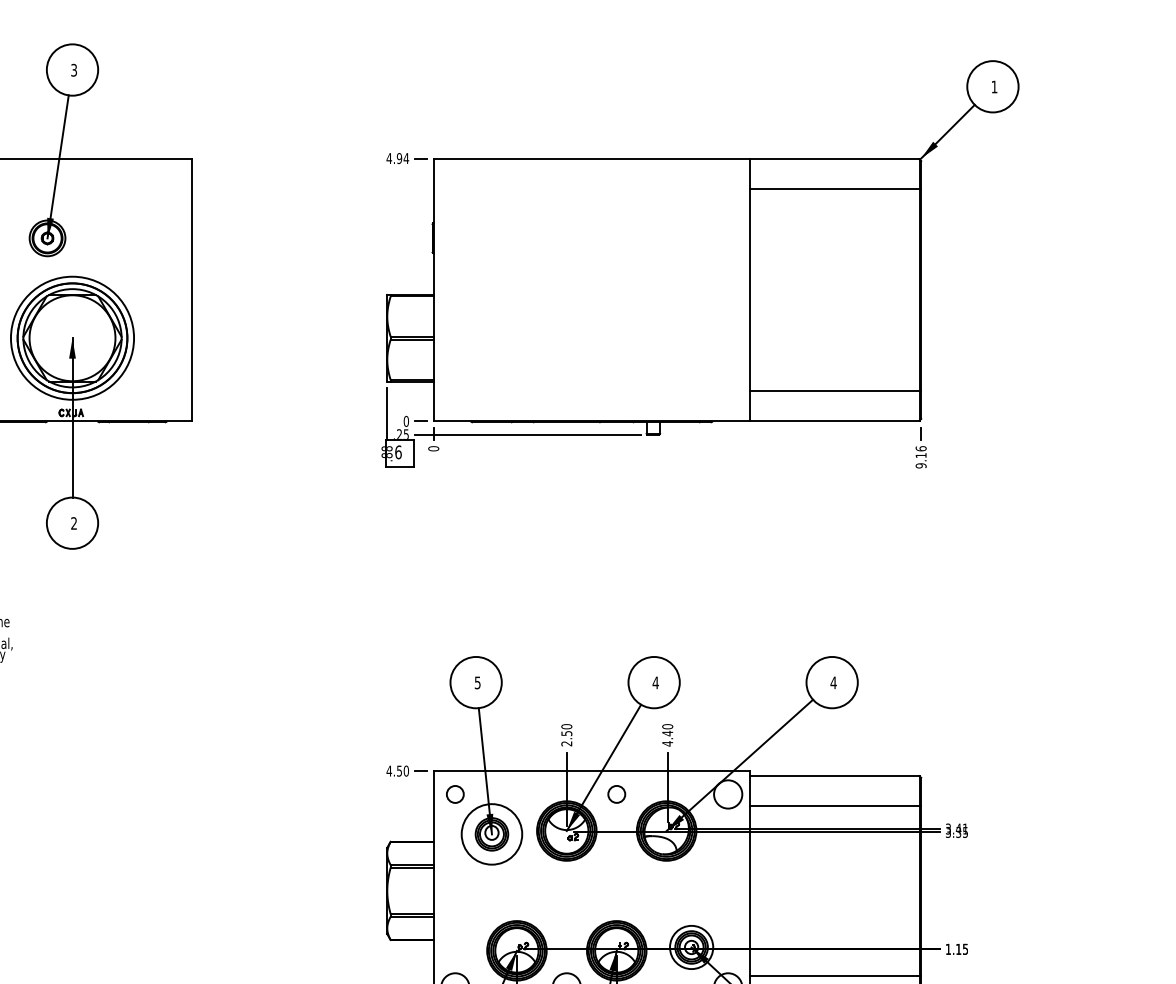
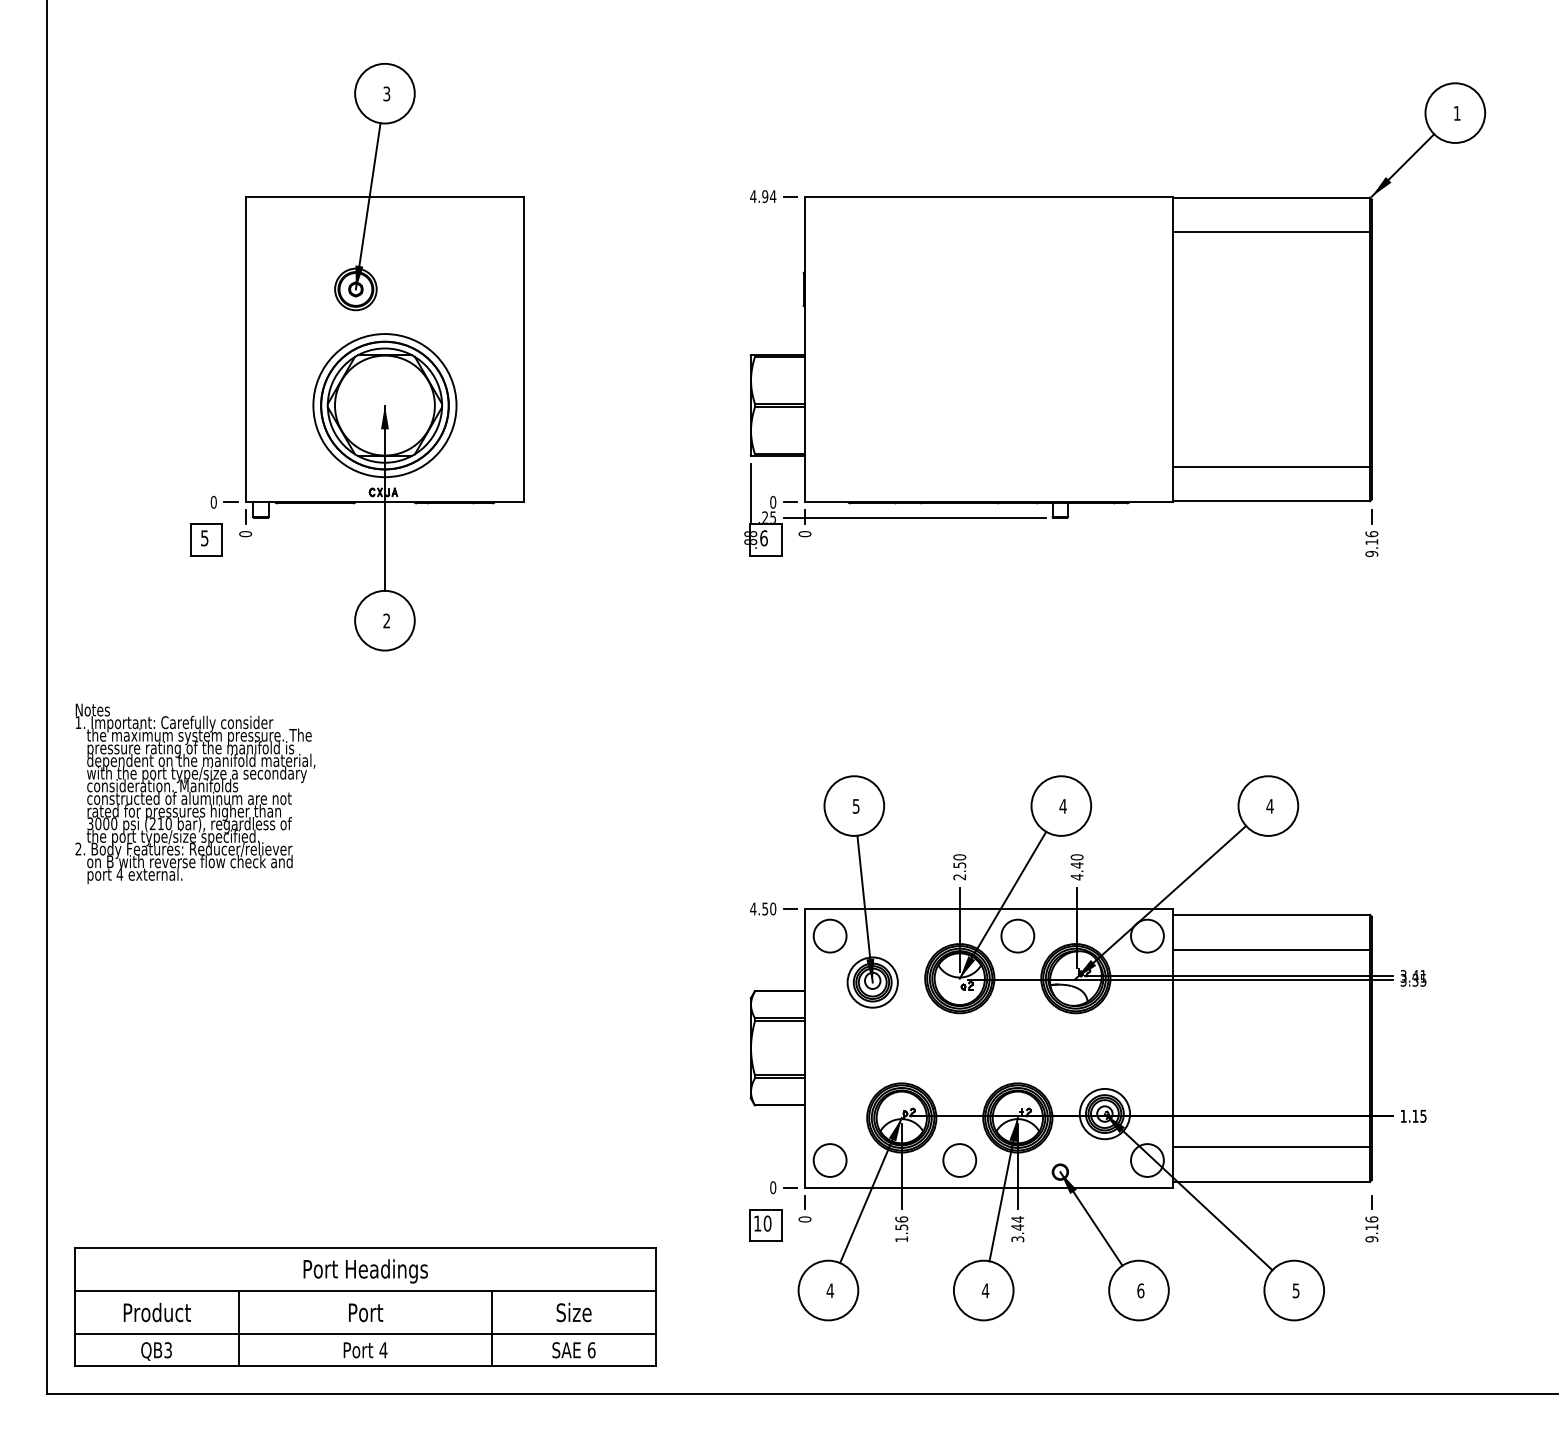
circle: (454, 793) -> (829, 935), size x1.67
circle: (616, 793) -> (1017, 935), size x1.67
circle: (491, 834) -> (872, 982), size x0.71

